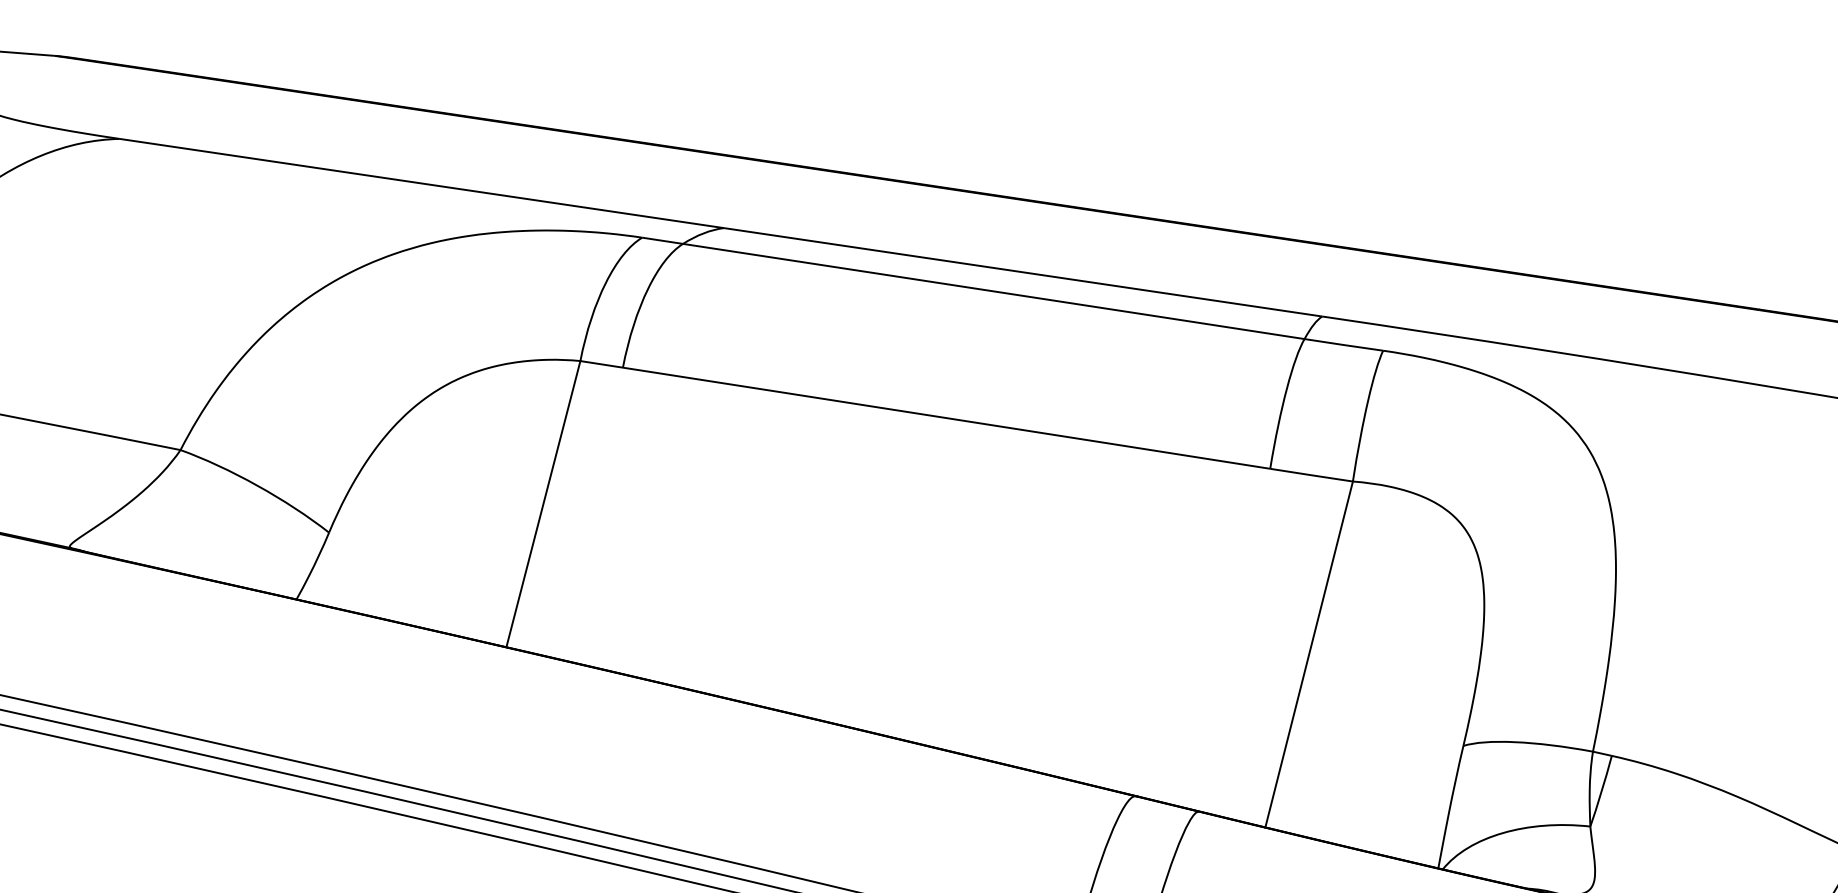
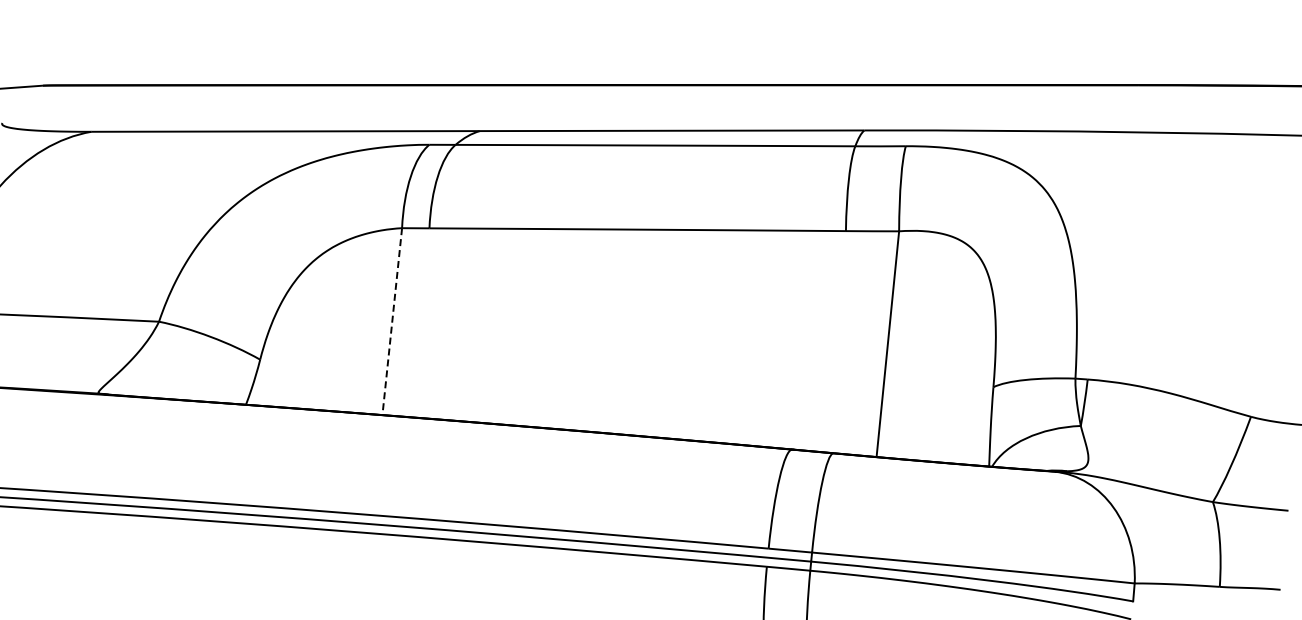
line: (543, 503) -> (392, 321), solid -> dashed

